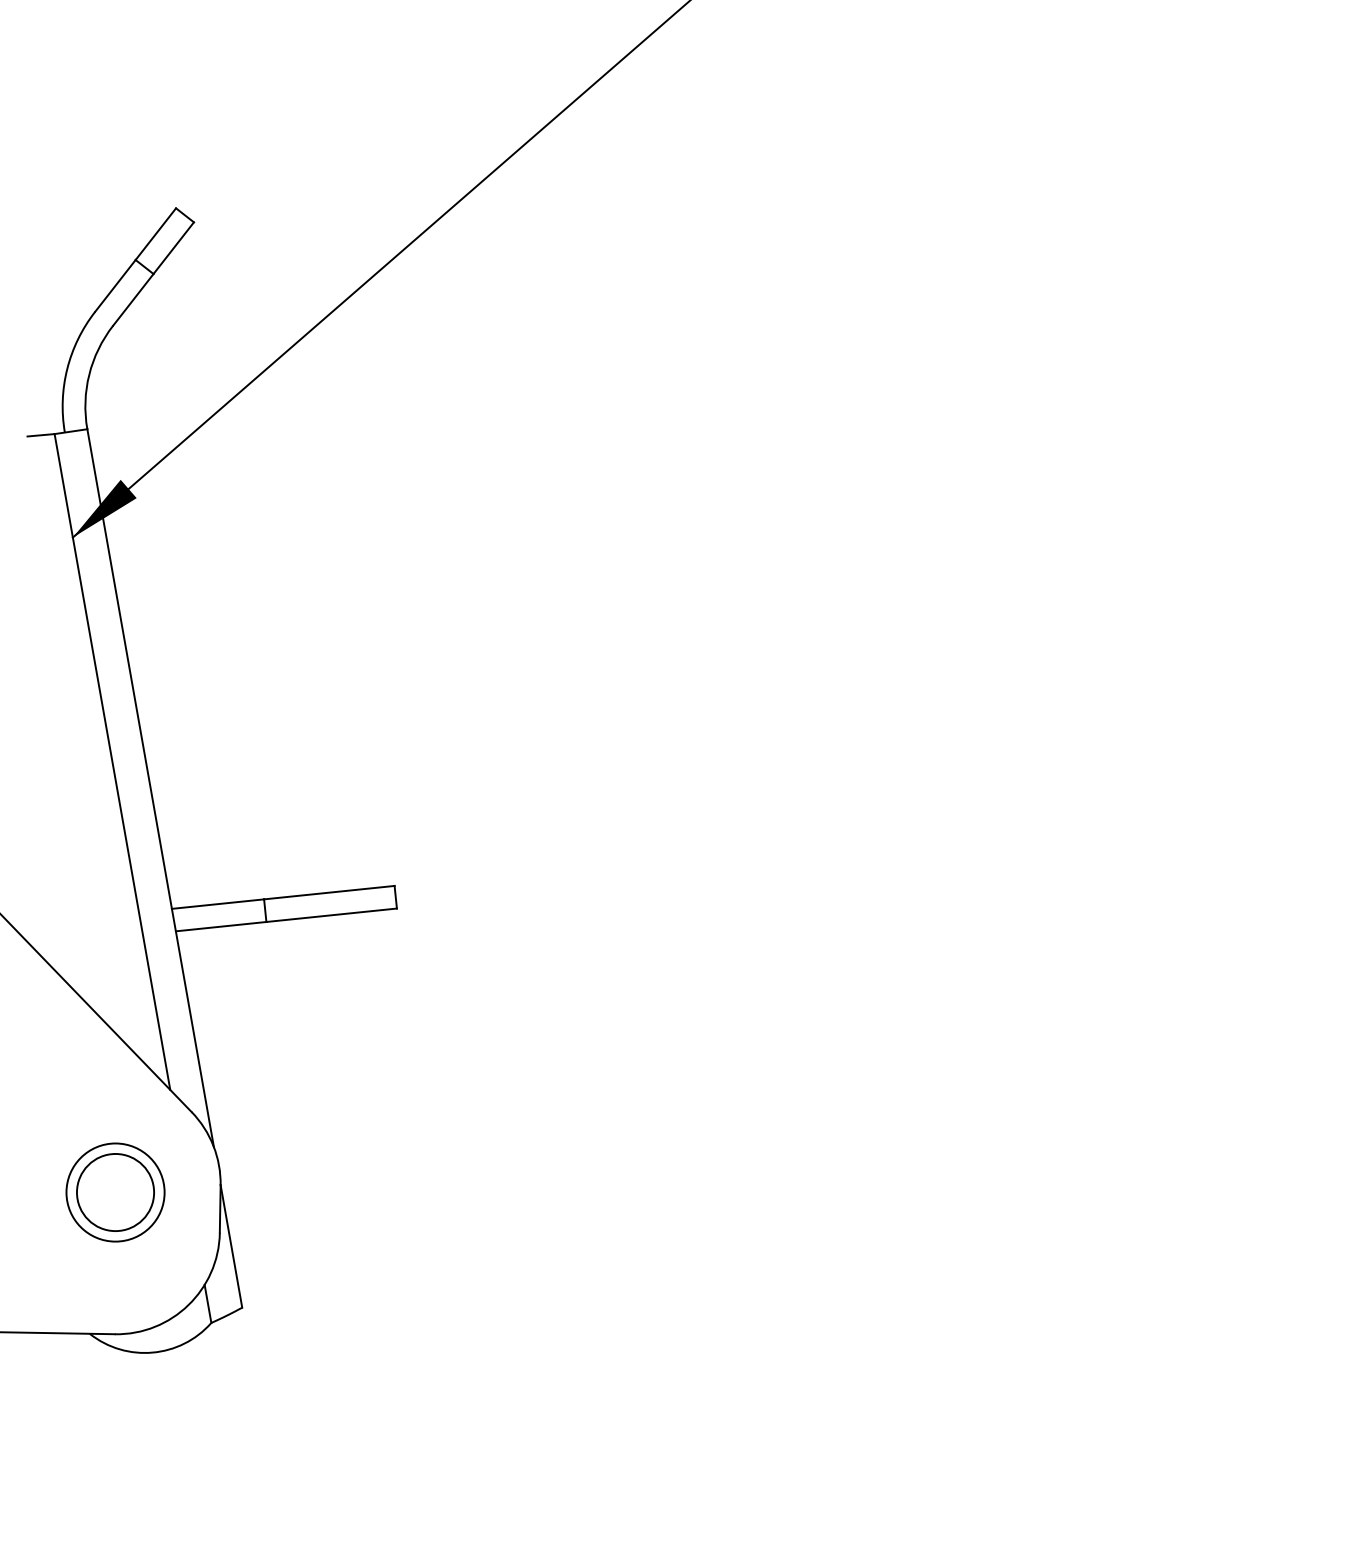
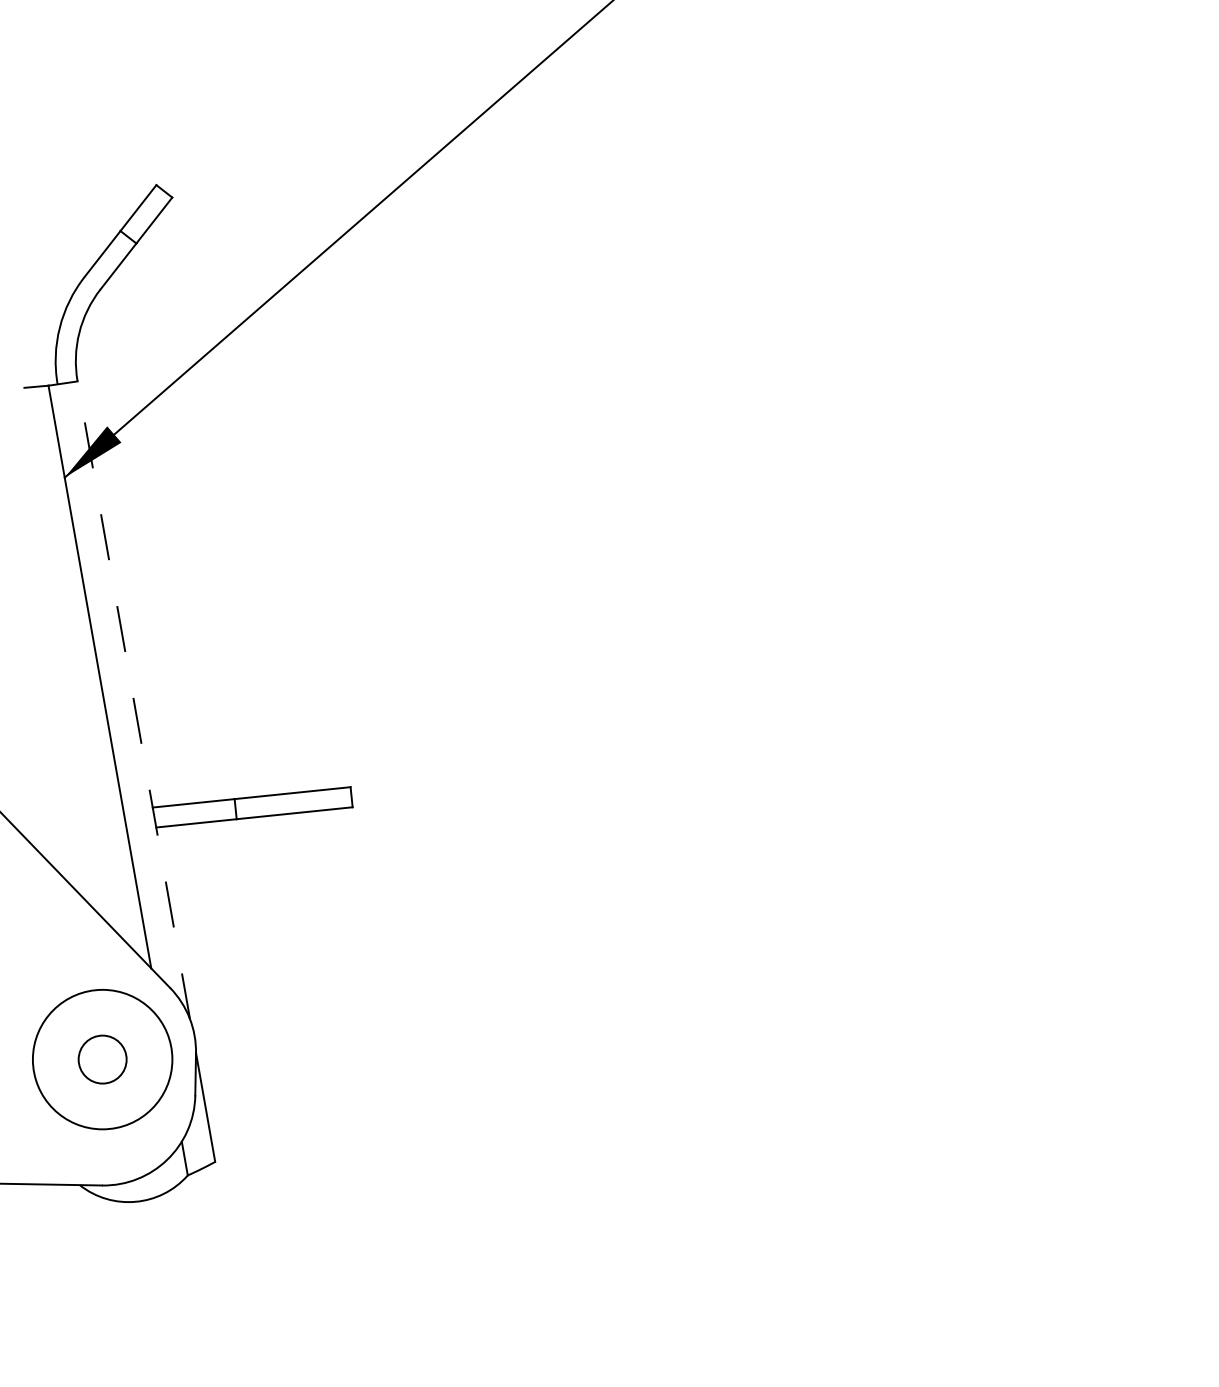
line: (150, 788) -> (133, 700), solid -> dashed
circle: (115, 1192) -> (102, 1059), size x0.7
circle: (115, 1192) -> (102, 1059), size x1.6

